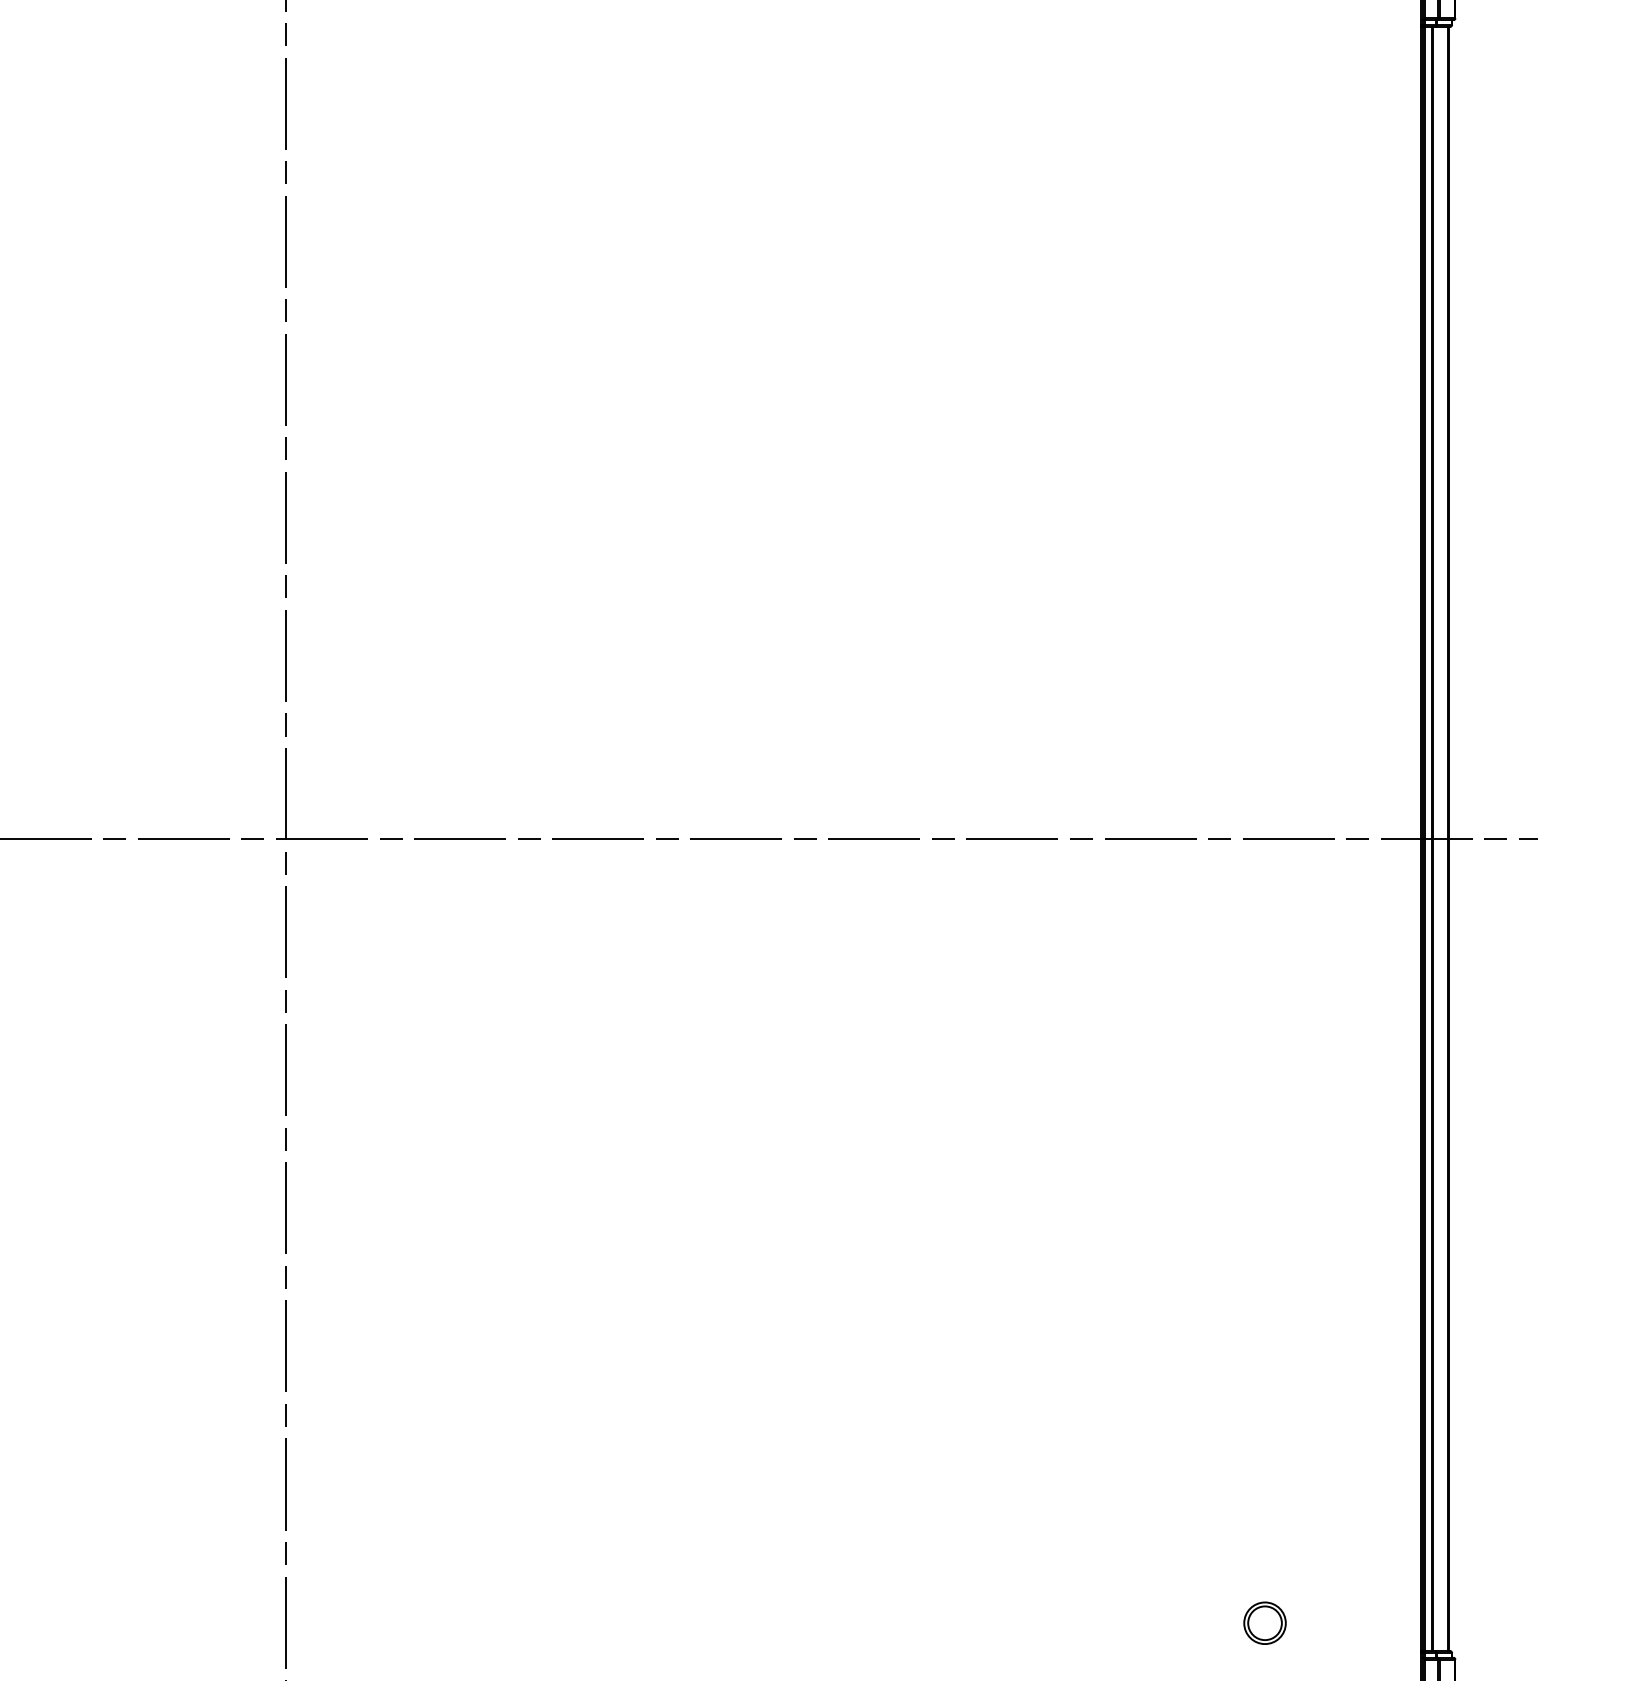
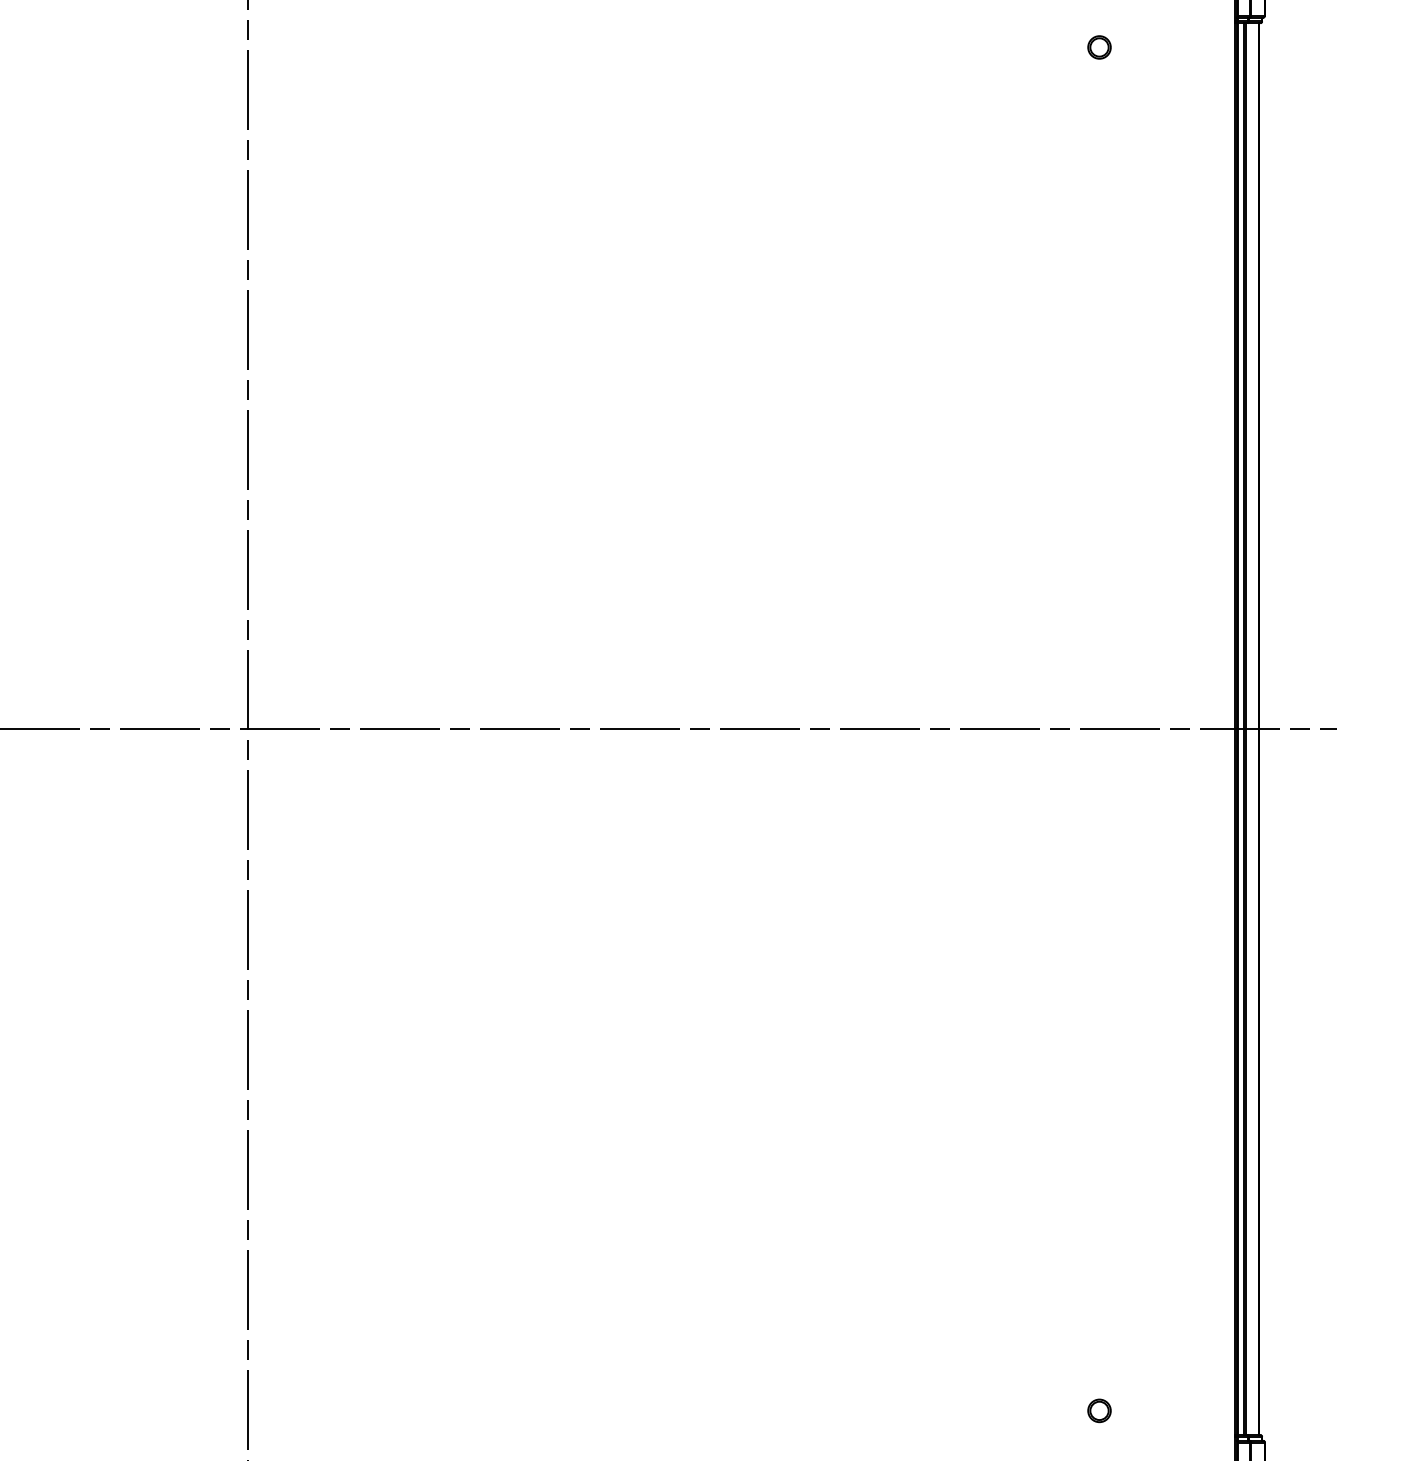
part: (1265, 54) -> (1099, 47), added
part: (1265, 1622) -> (1099, 1410), size x0.62

